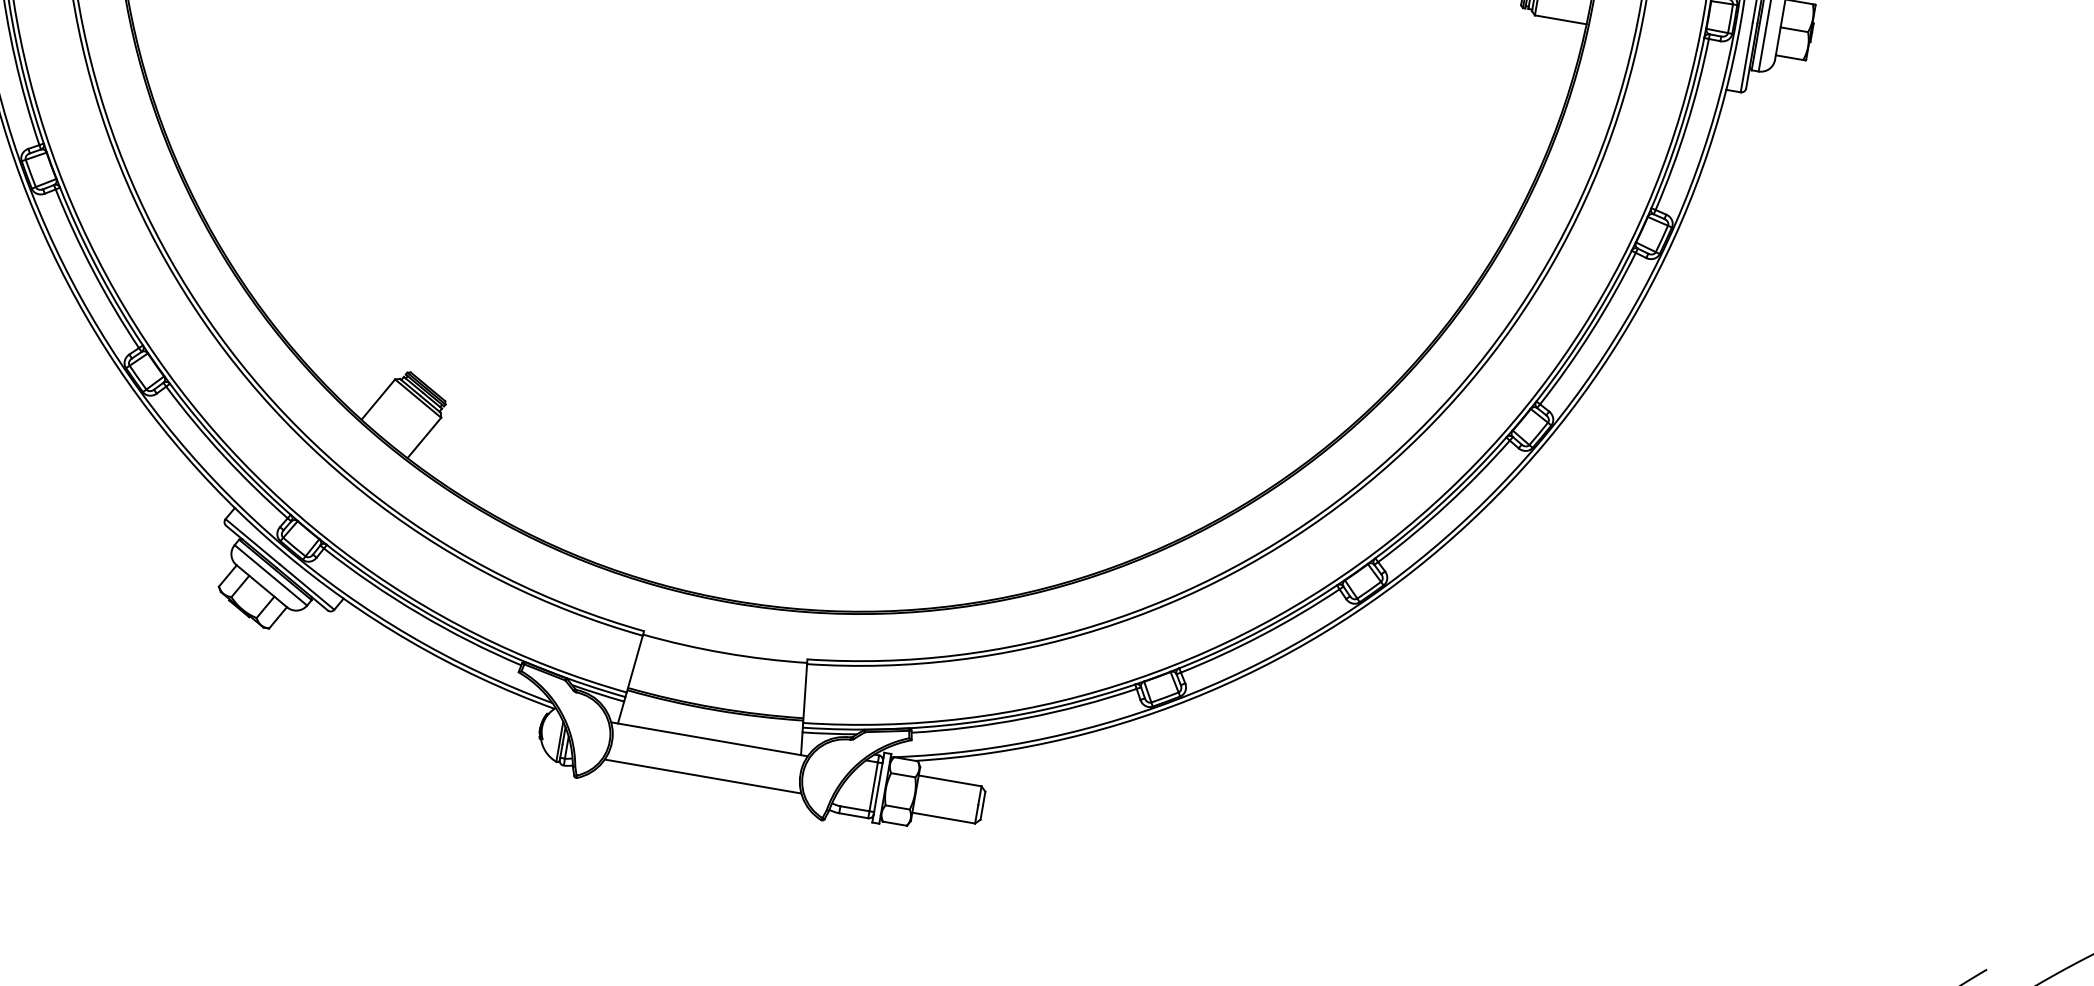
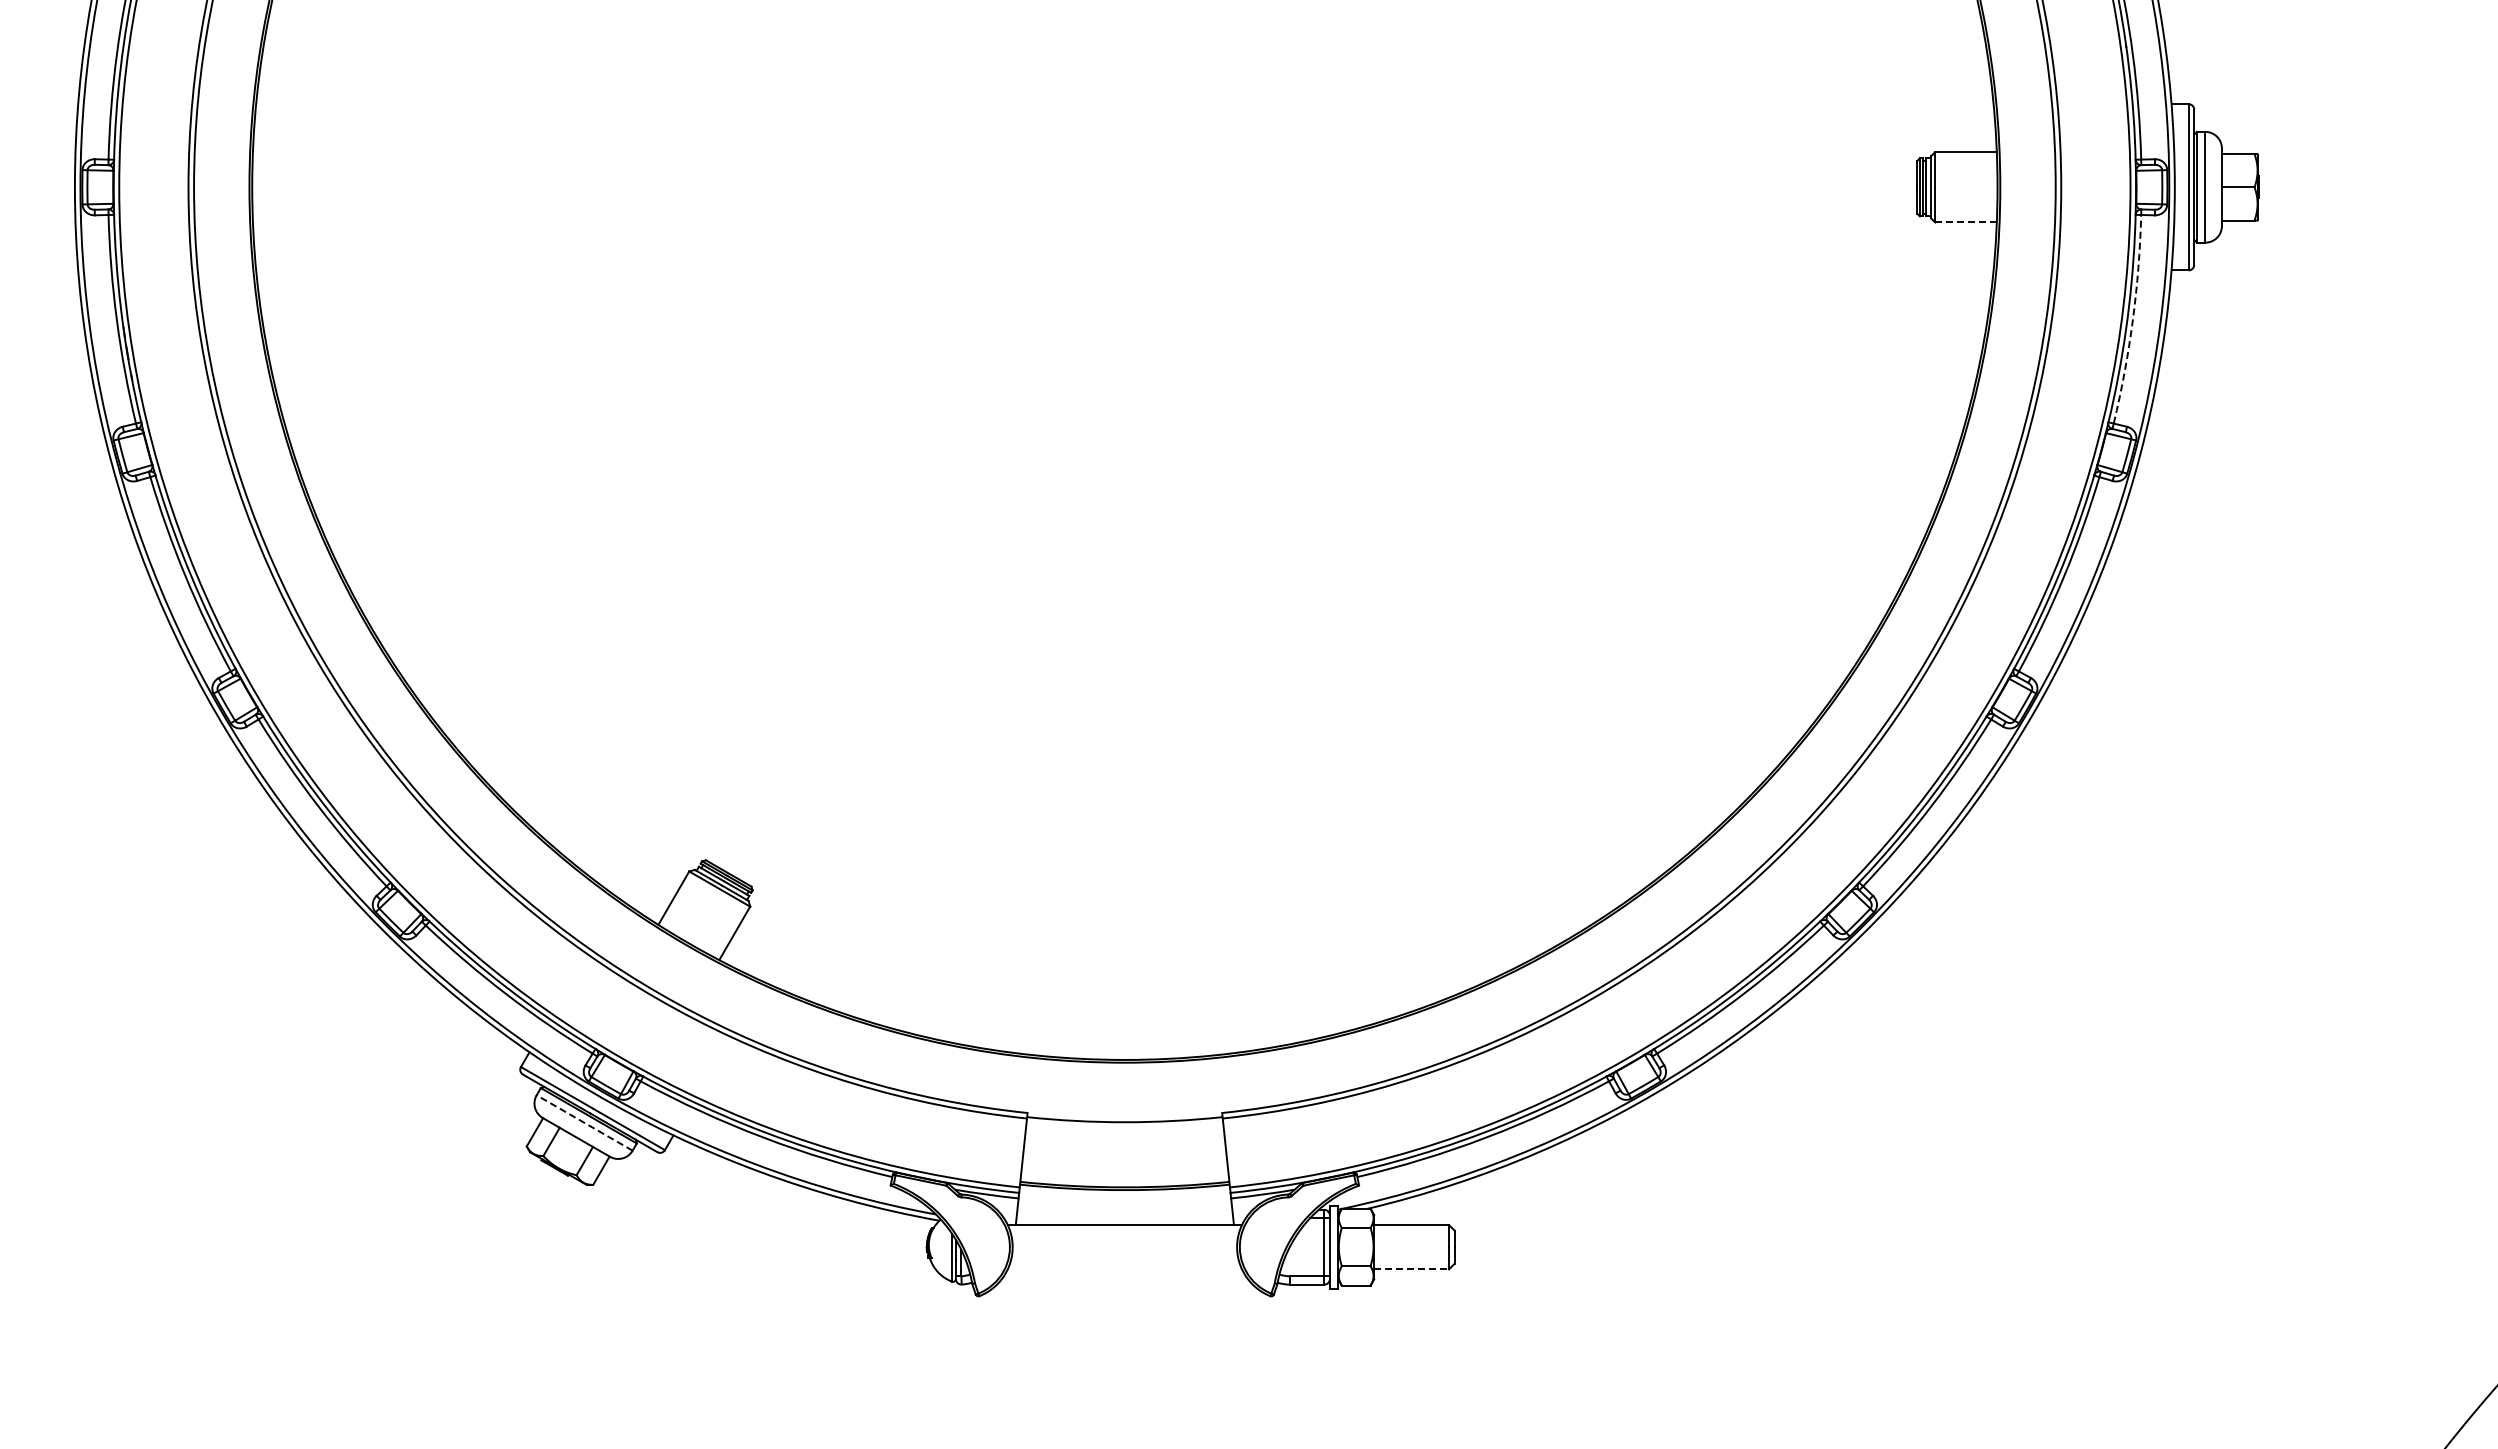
line: (1561, 19) -> (1966, 222), solid -> dashed
arc: (1686, 126) -> (2132, 320), solid -> dashed
line: (270, 574) -> (584, 1122), solid -> dashed
line: (702, 776) -> (1124, 1269), removed
line: (944, 818) -> (1412, 1269), solid -> dashed

